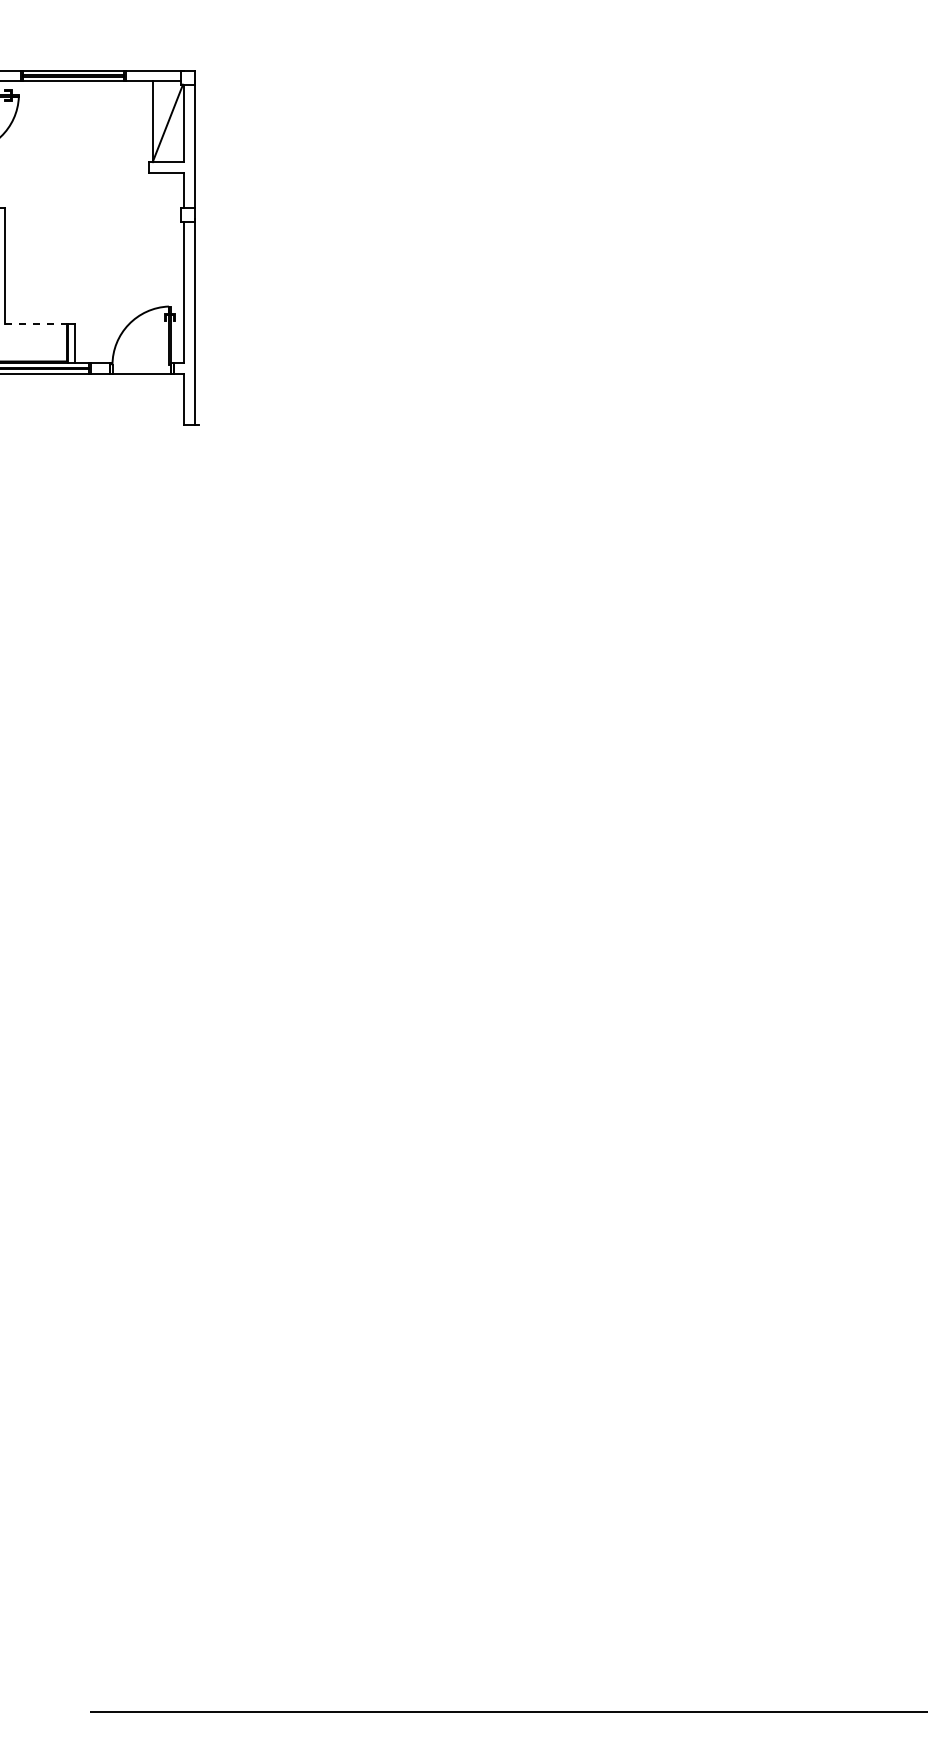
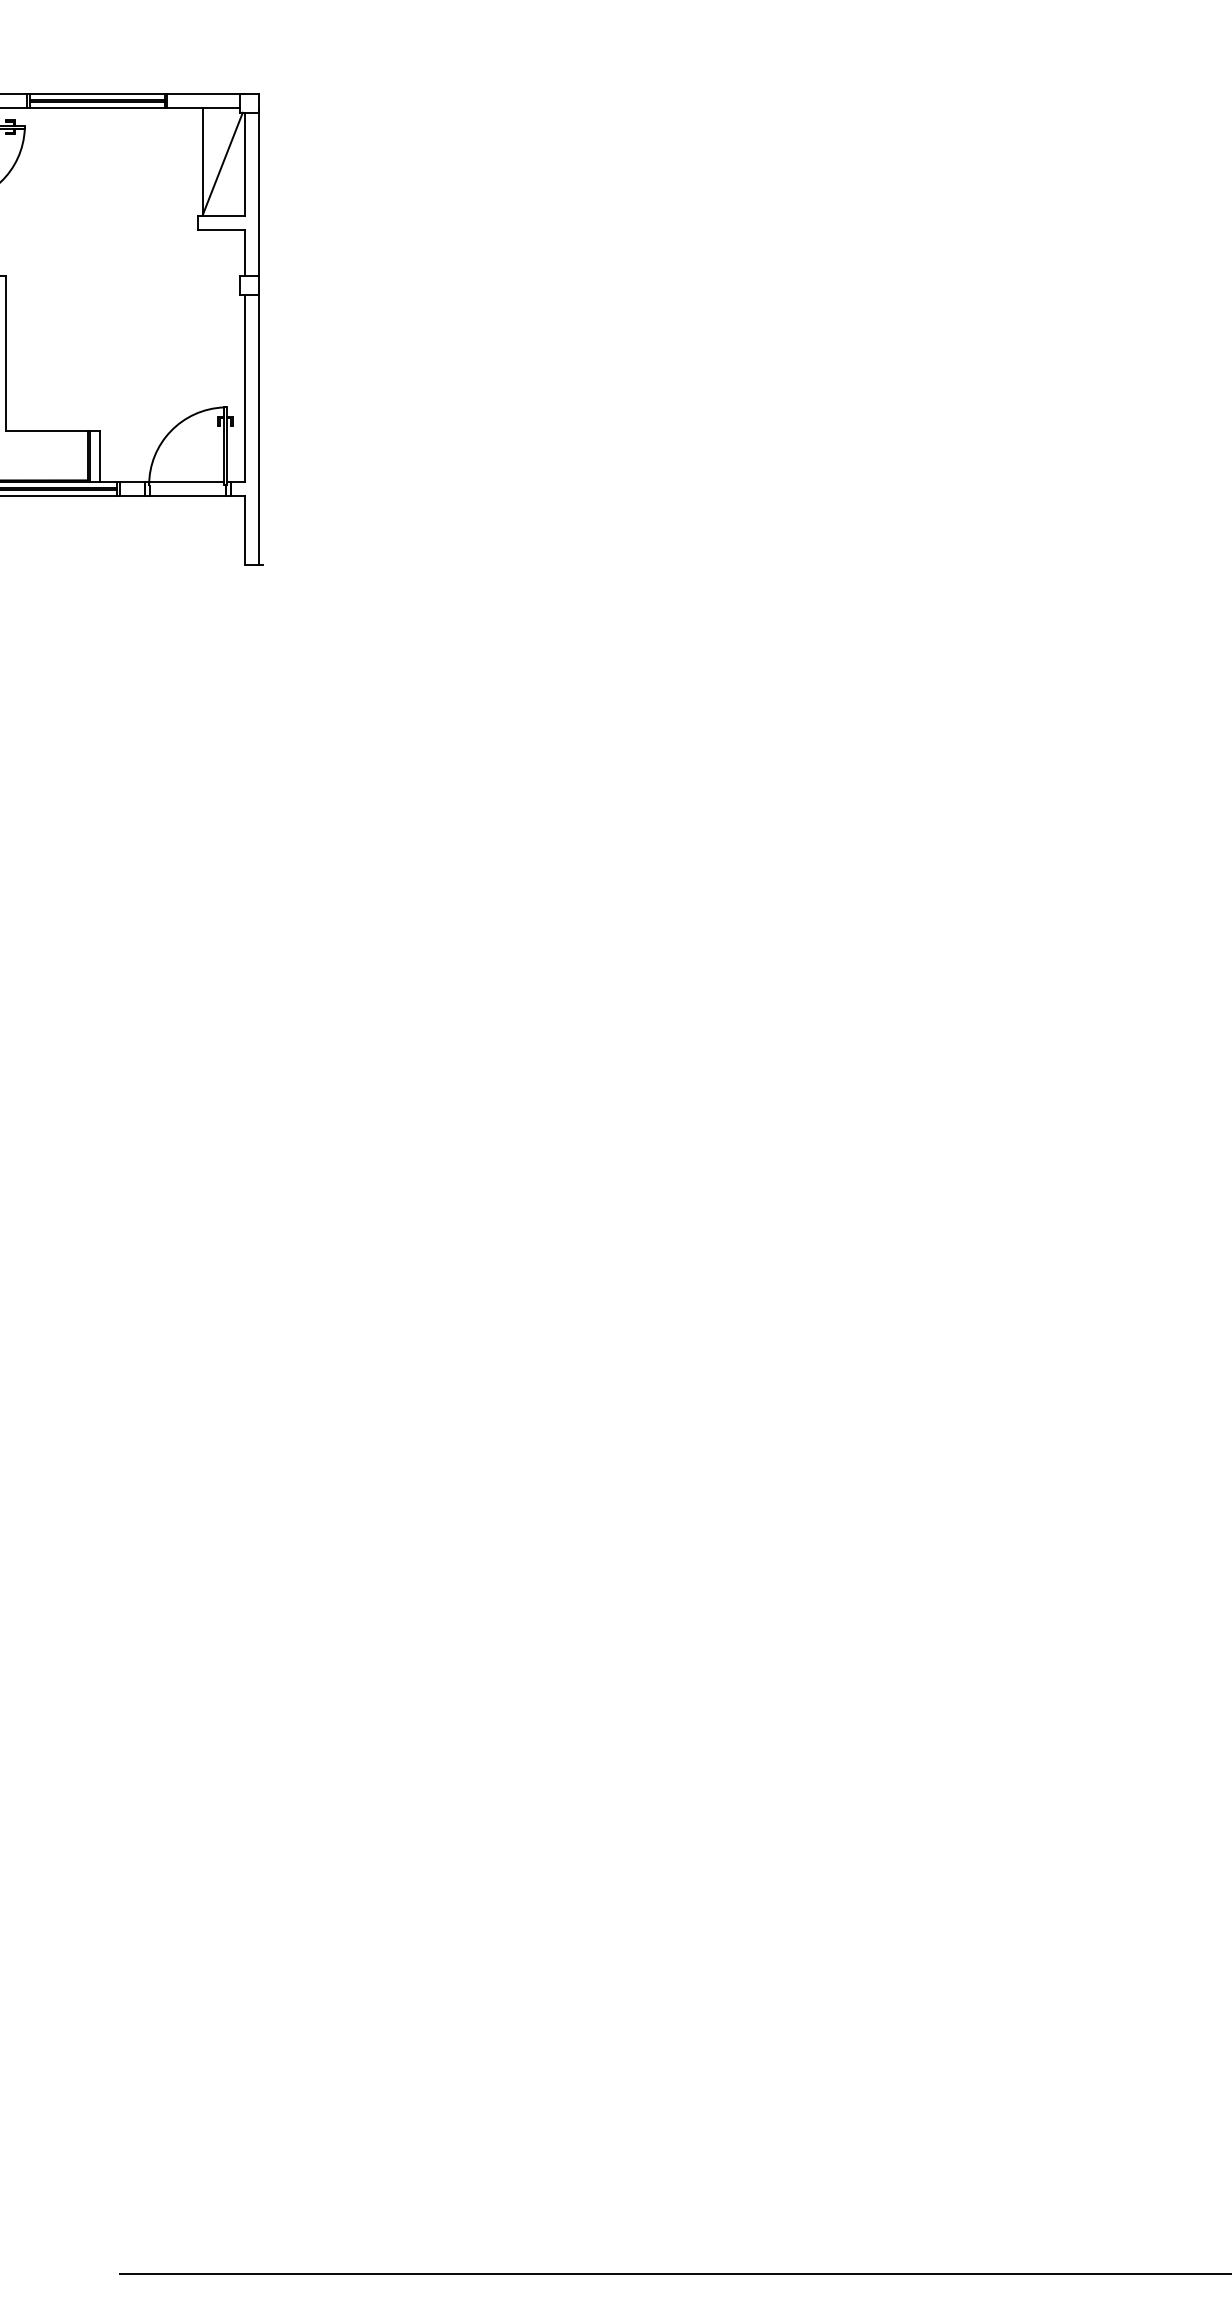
line: (35, 323) -> (47, 430), dashed -> solid
line: (140, 363) -> (186, 482), added

